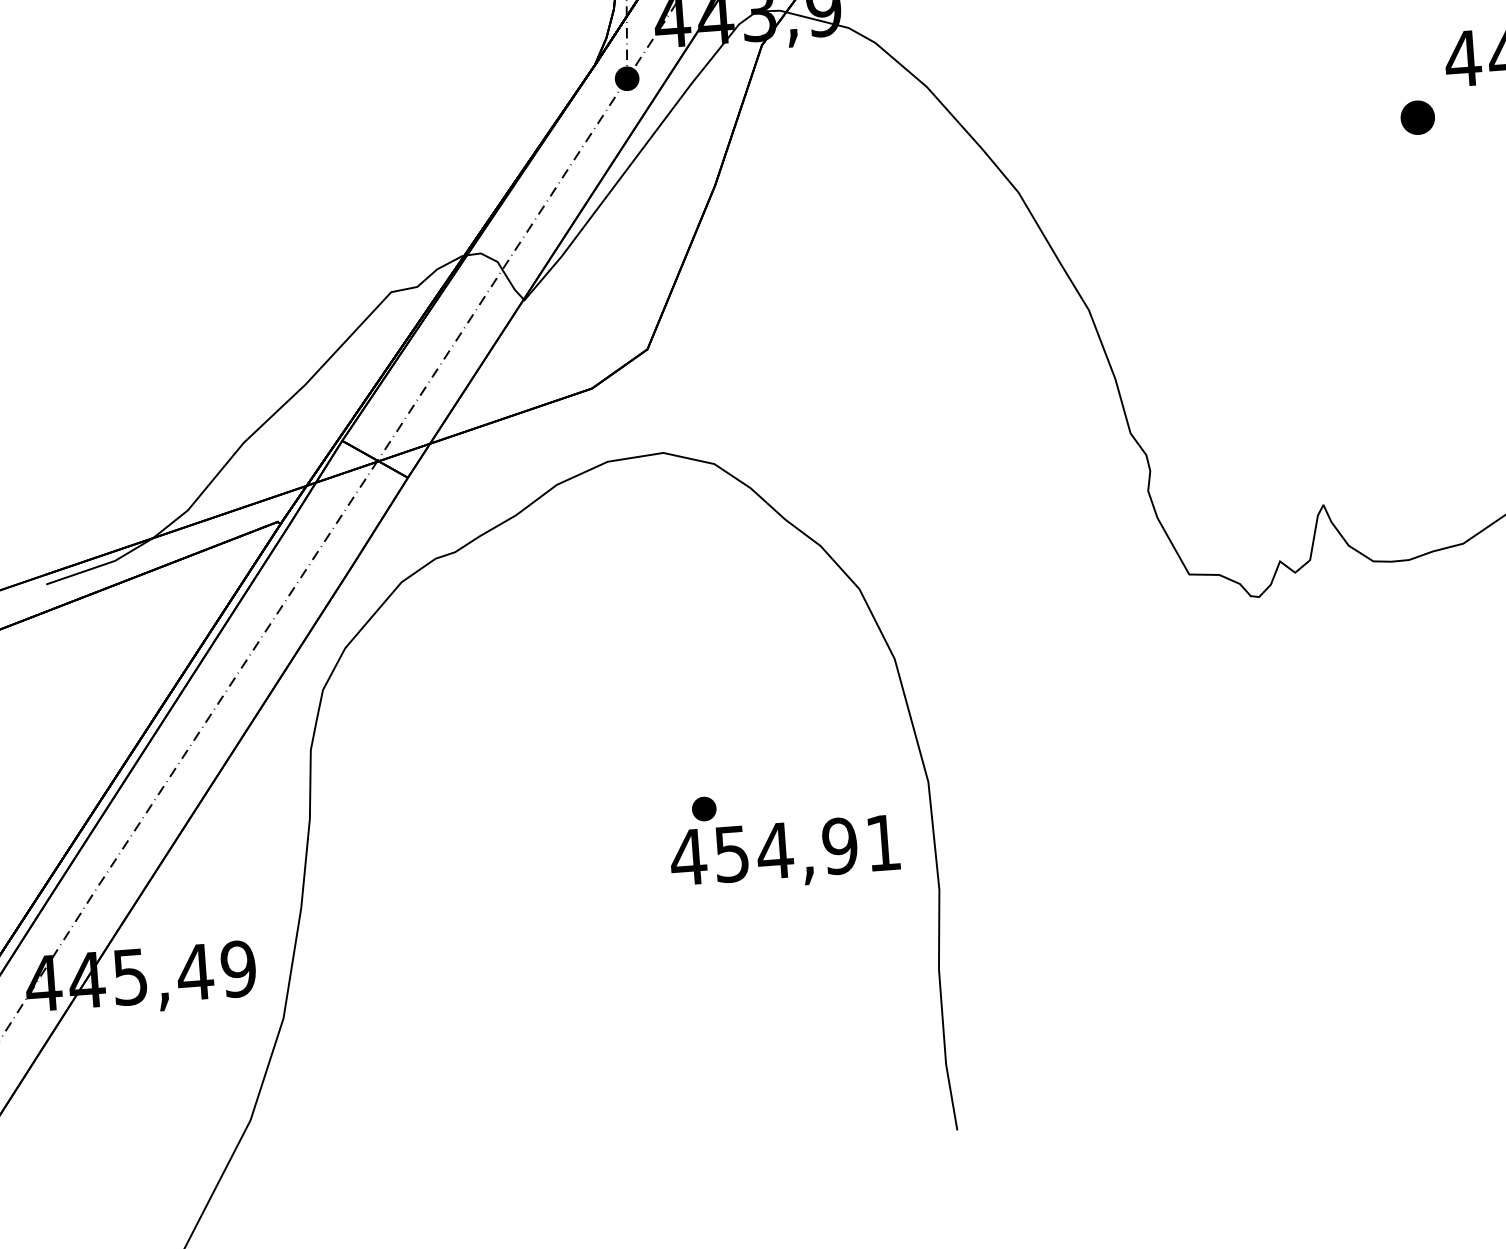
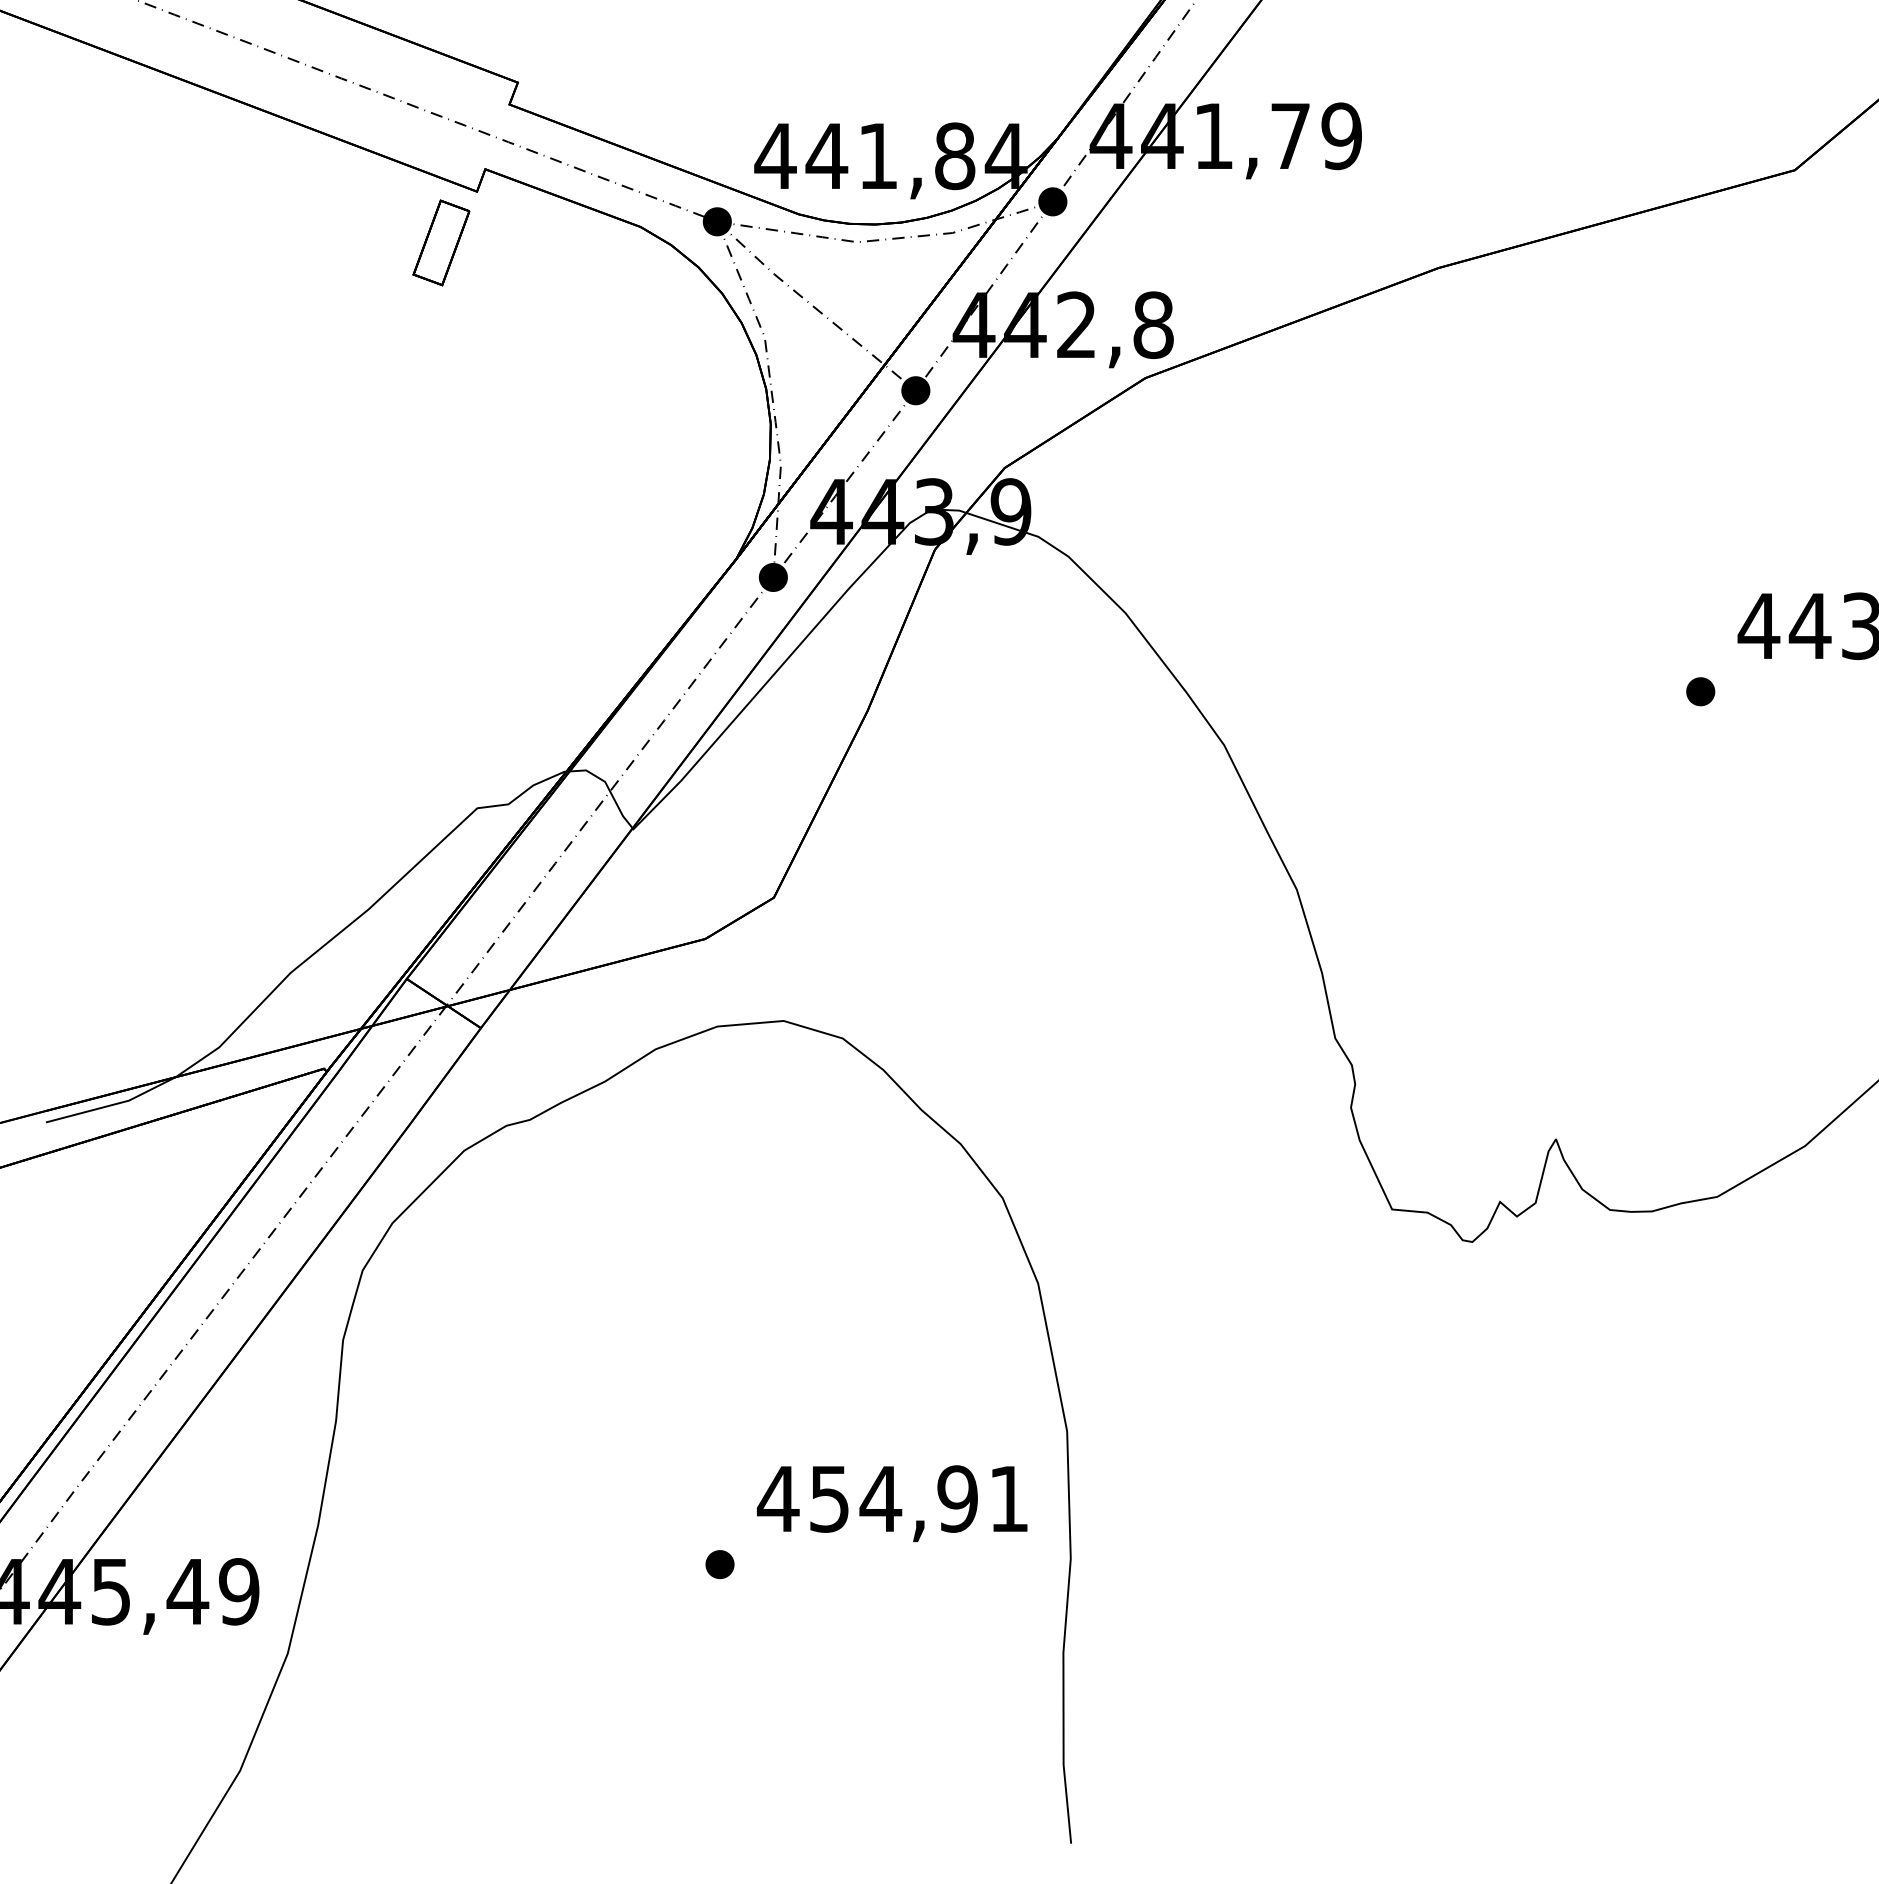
part: (1417, 117) -> (1700, 691), size x0.71
part: (703, 808) -> (719, 1564), moved

